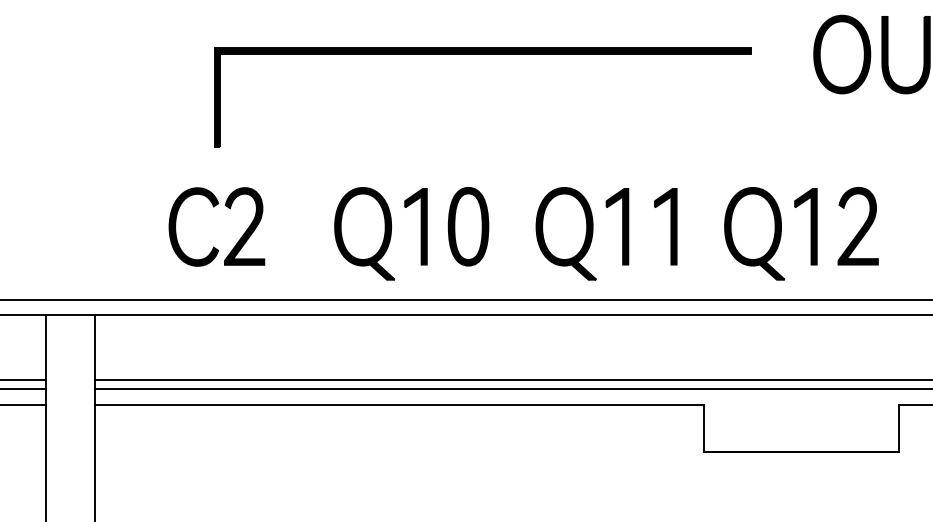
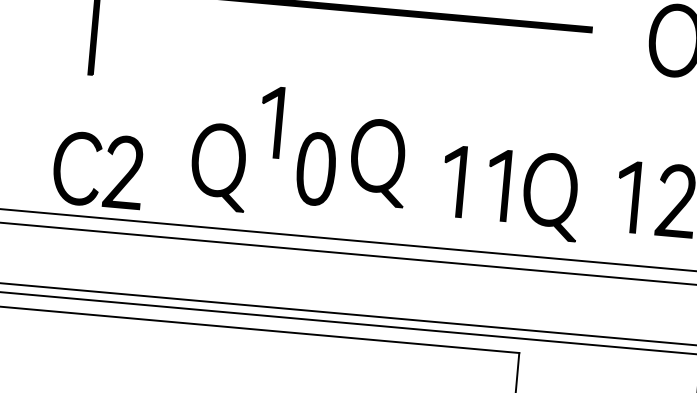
part: (213, 207) -> (96, 152), moved
part: (415, 226) -> (271, 121), moved
part: (565, 233) -> (378, 162), moved
part: (754, 233) -> (551, 196), moved

